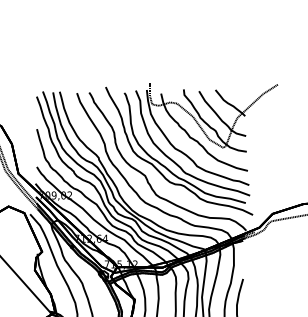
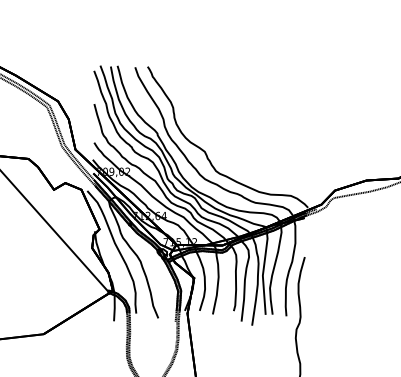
part: (187, 155) -> (248, 130), removed

